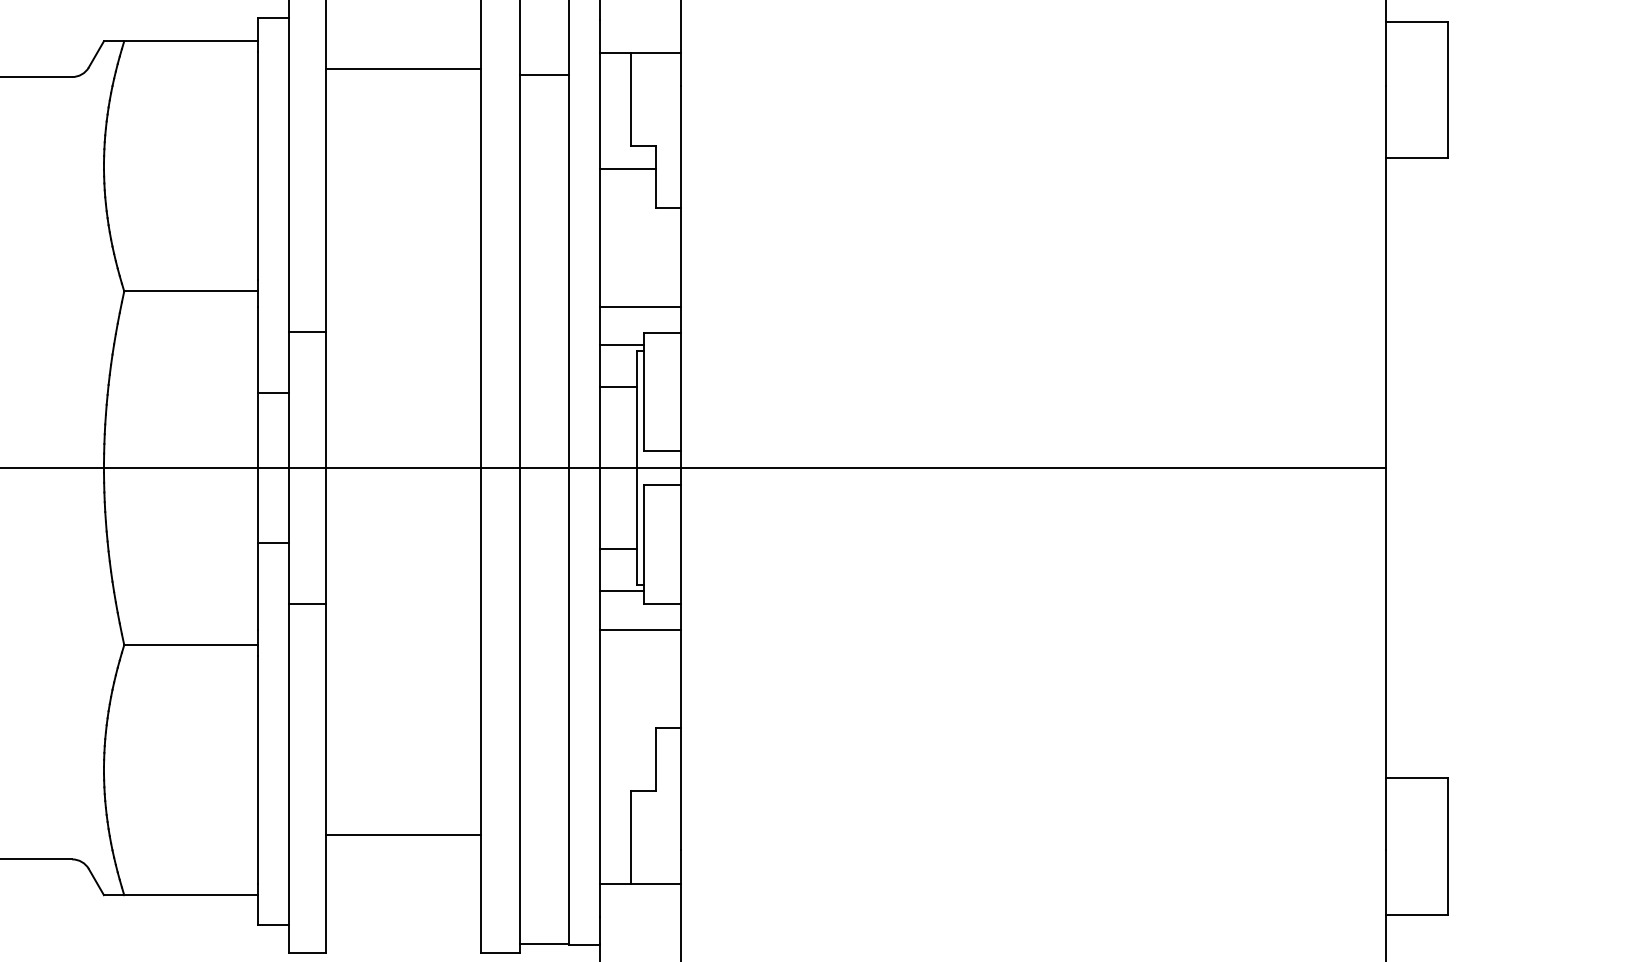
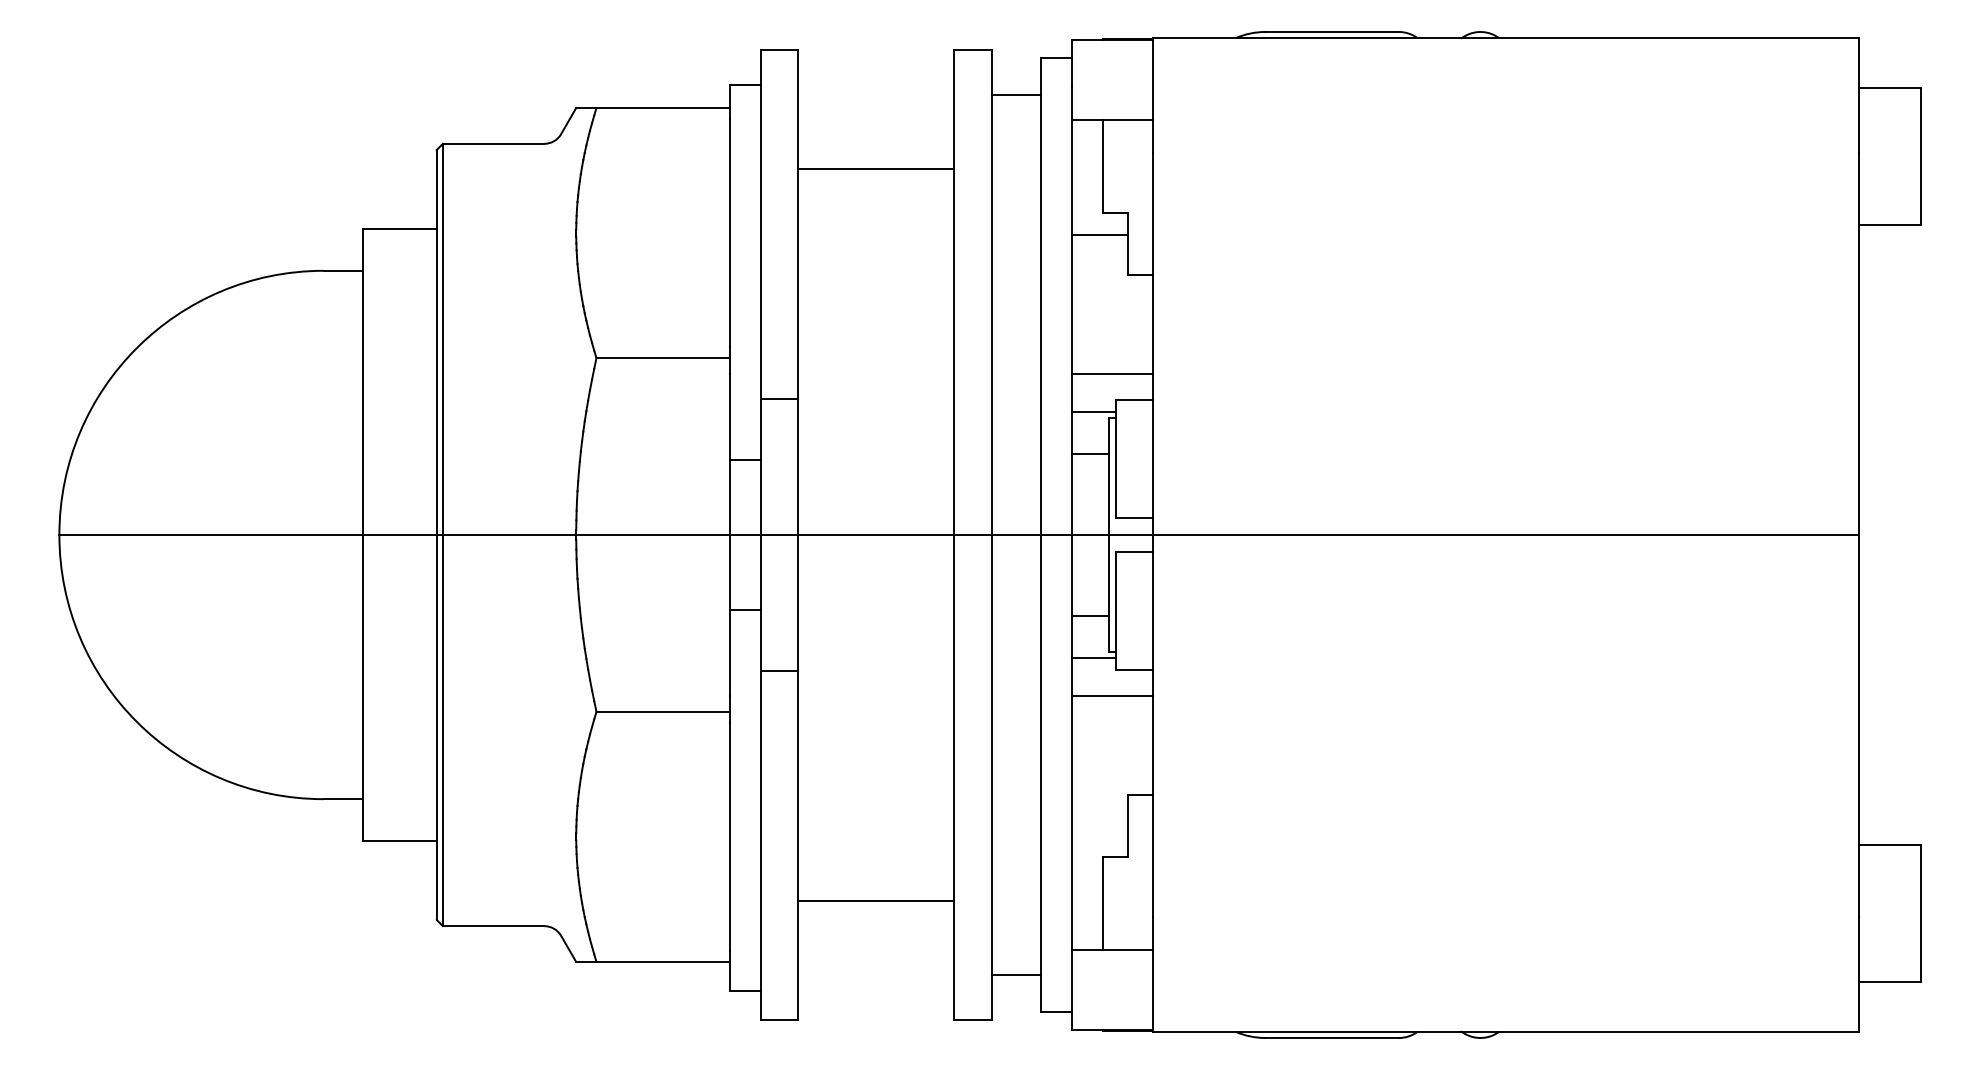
line: (403, 68) -> (875, 168), moved
line: (544, 74) -> (1016, 94), moved
line: (544, 944) -> (1016, 975), moved

